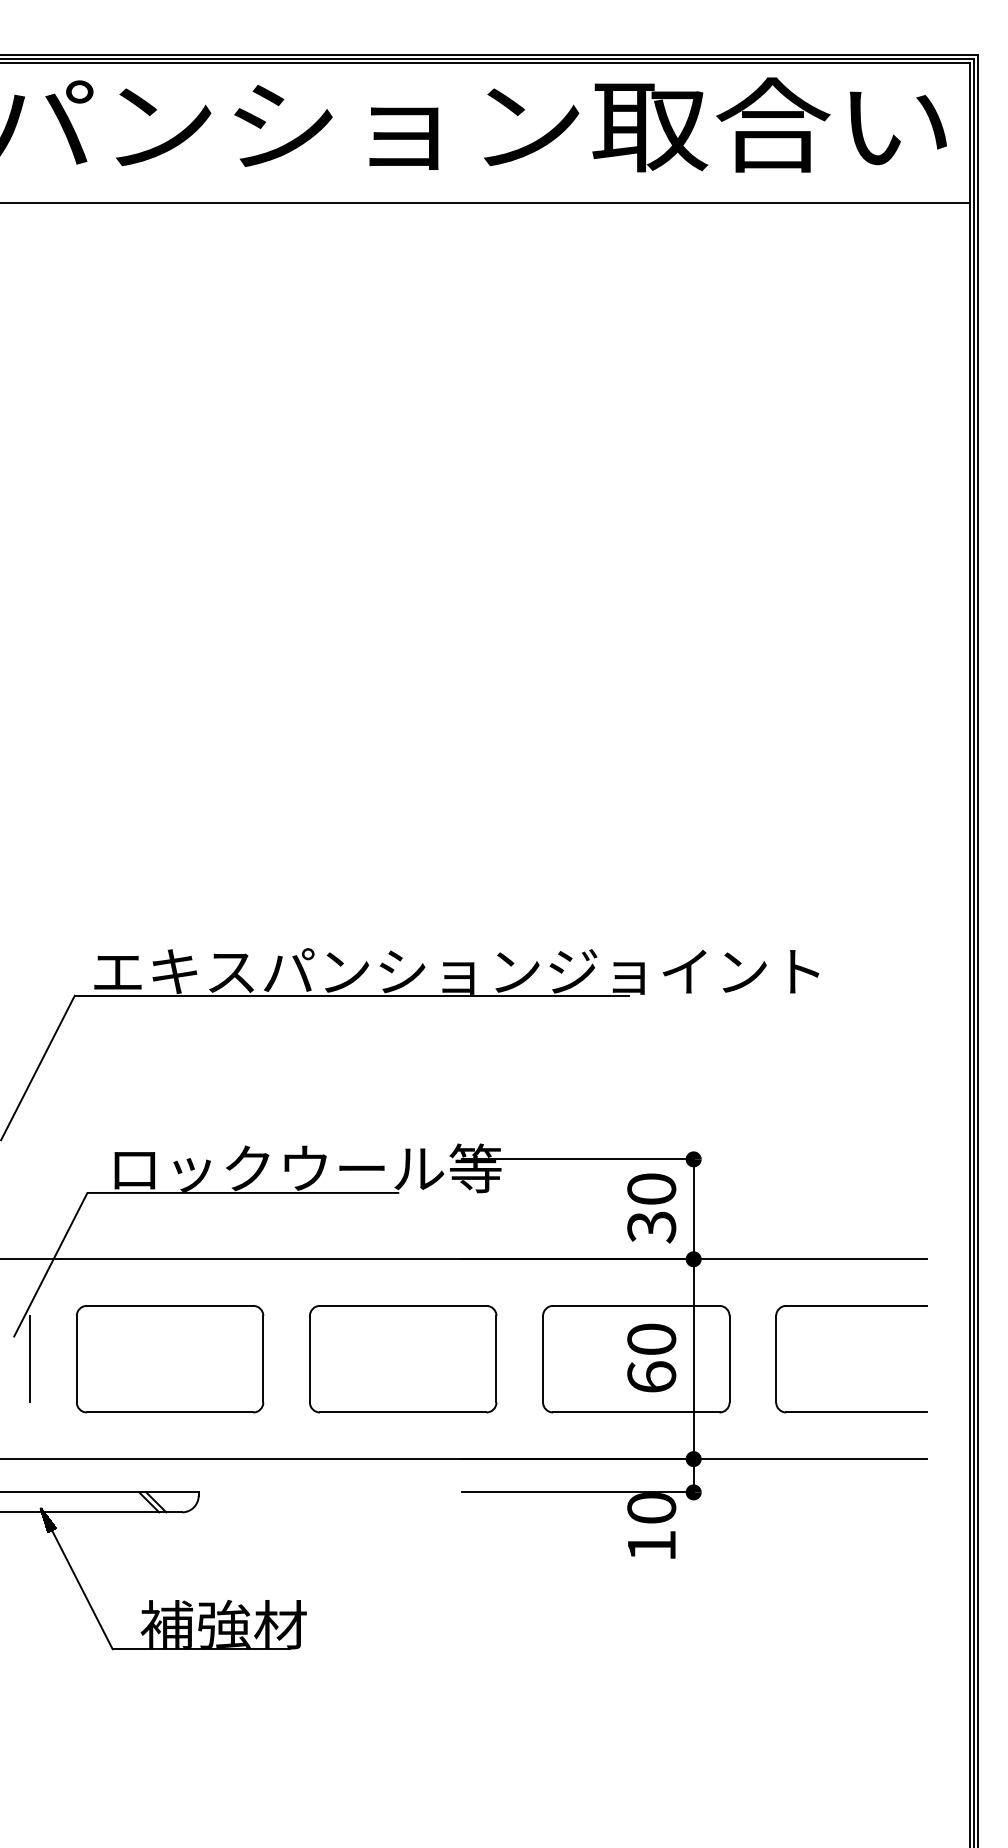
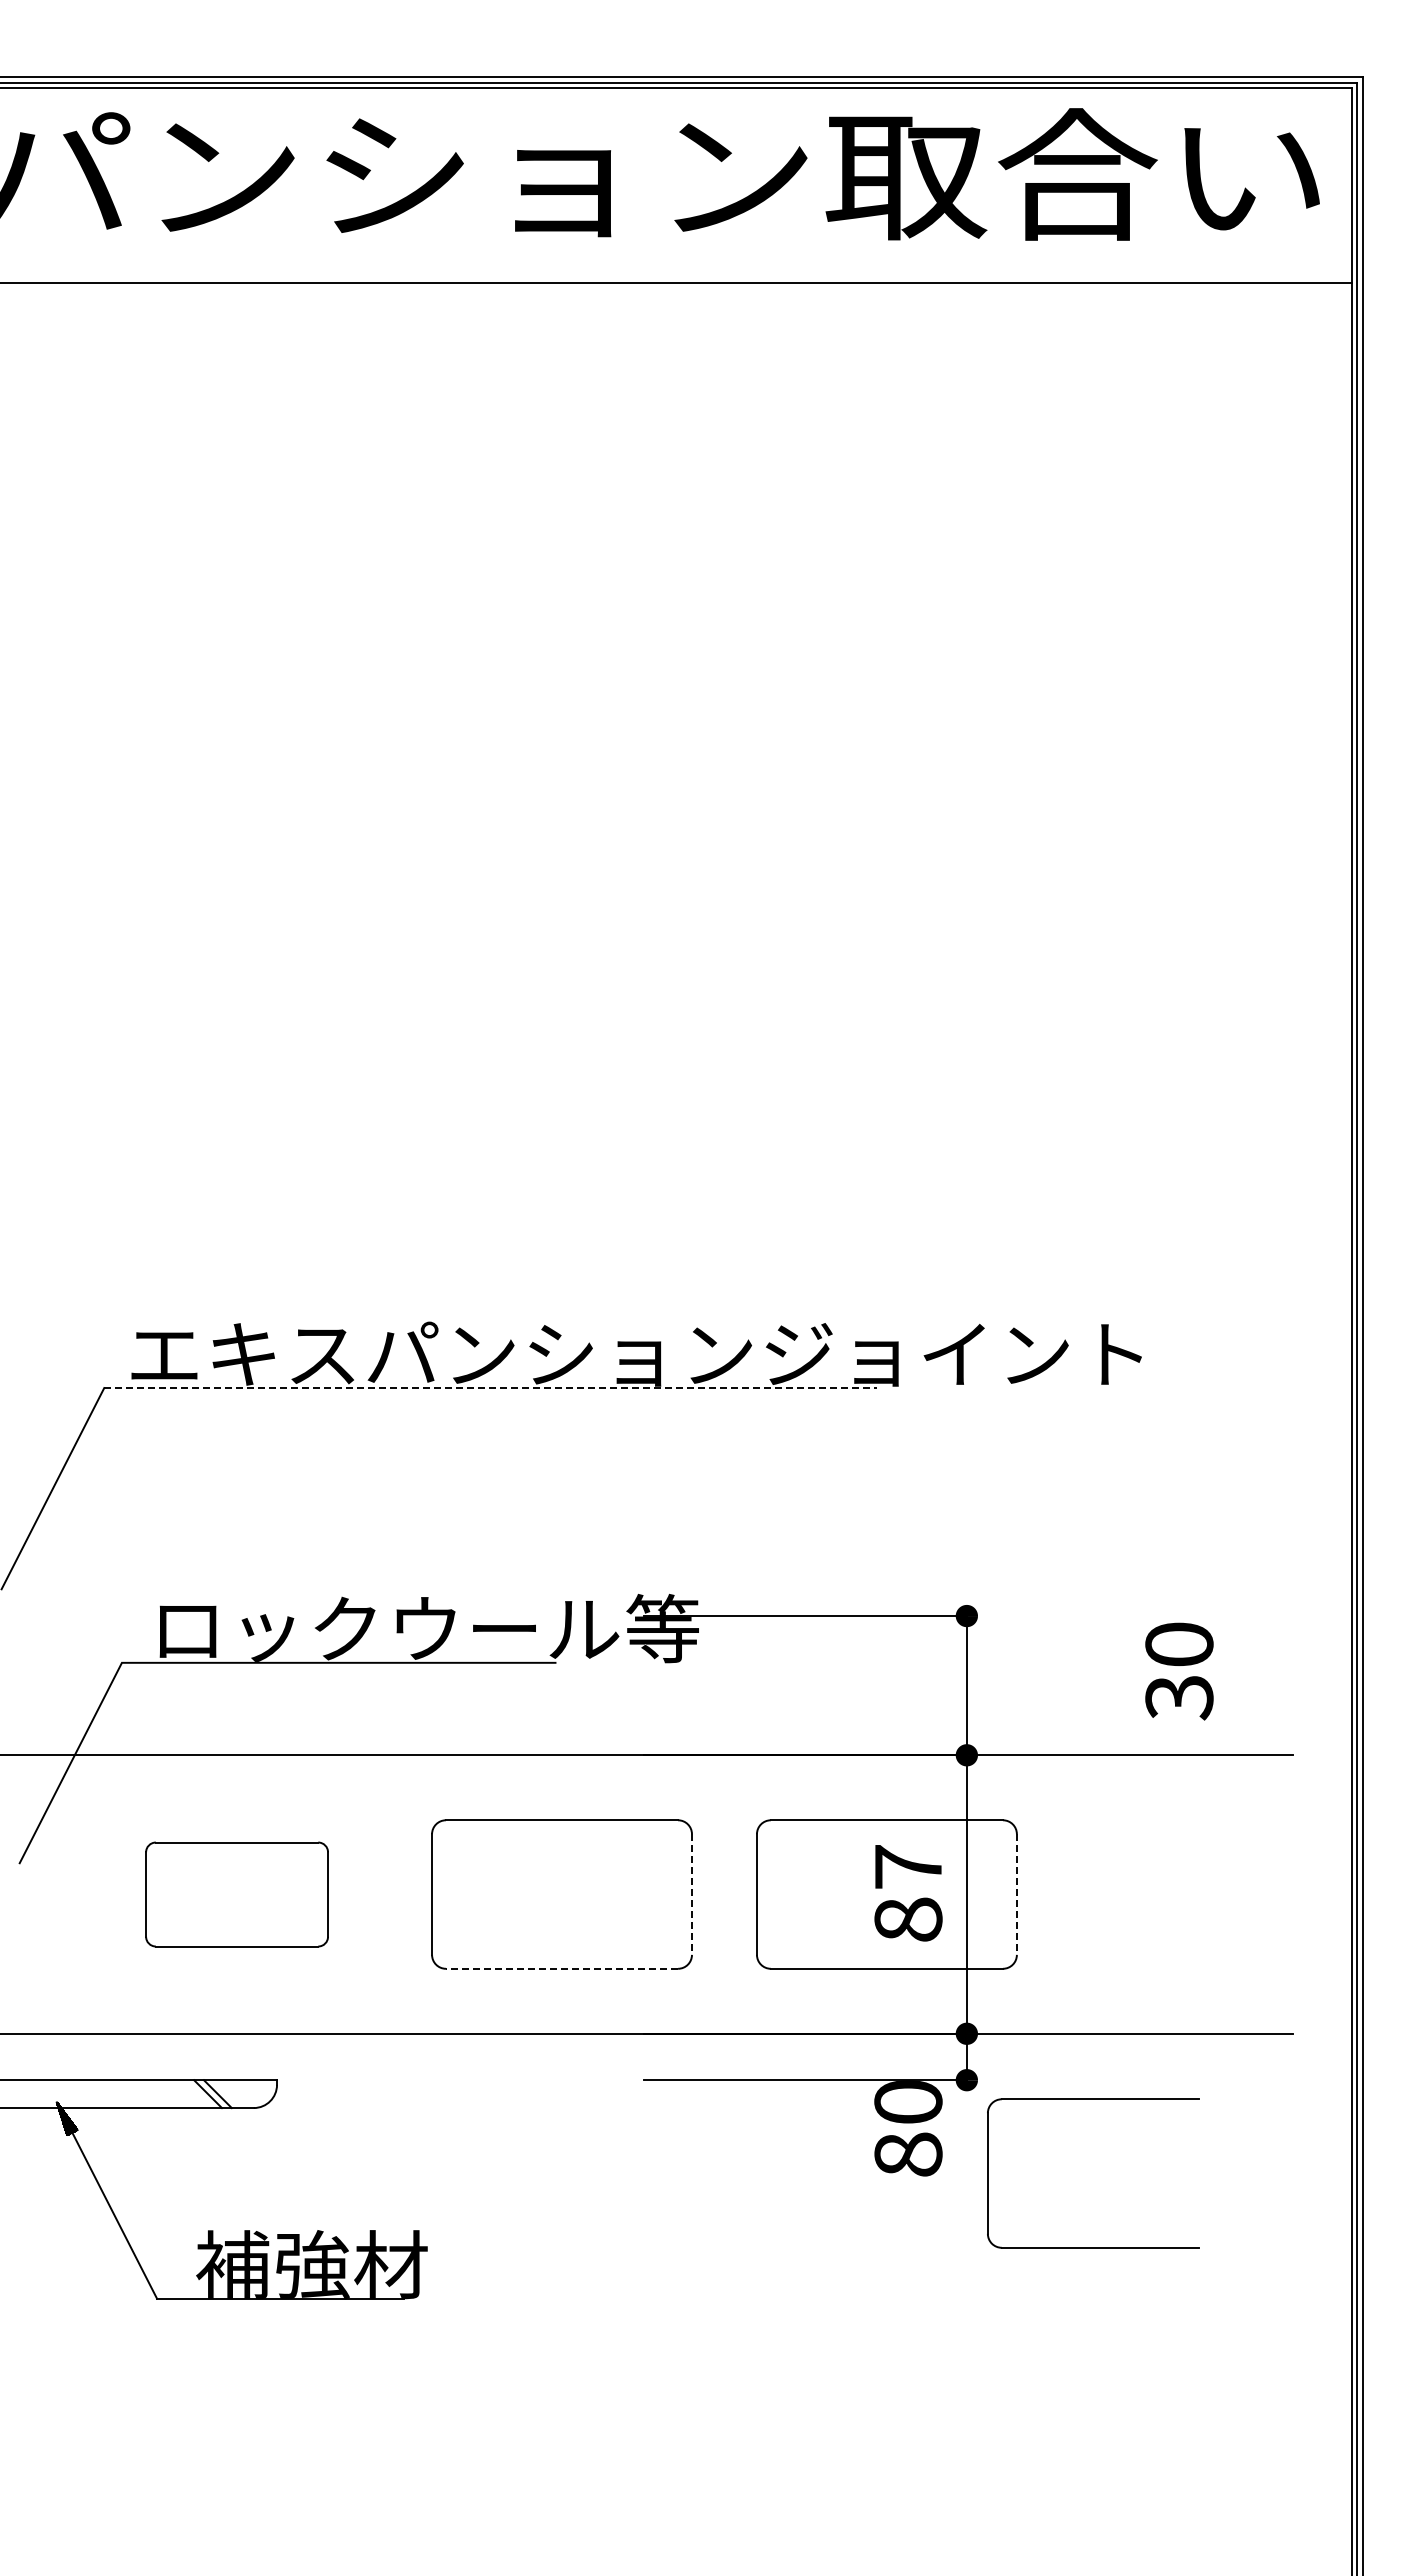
line: (351, 996) -> (490, 1388), solid -> dashed
text: (651, 1208) -> (1179, 1671), moved
part: (851, 1306) -> (1093, 2099), moved
text: (651, 1358) -> (908, 1893), 60 -> 87
line: (30, 1359) -> (42, 1894), removed
part: (169, 1359) -> (236, 1894), size x0.7
line: (496, 1359) -> (691, 1895), solid -> dashed
line: (729, 1359) -> (1016, 1895), solid -> dashed
line: (402, 1412) -> (561, 1968), solid -> dashed
text: (651, 1545) -> (908, 2154), 10 -> 80

